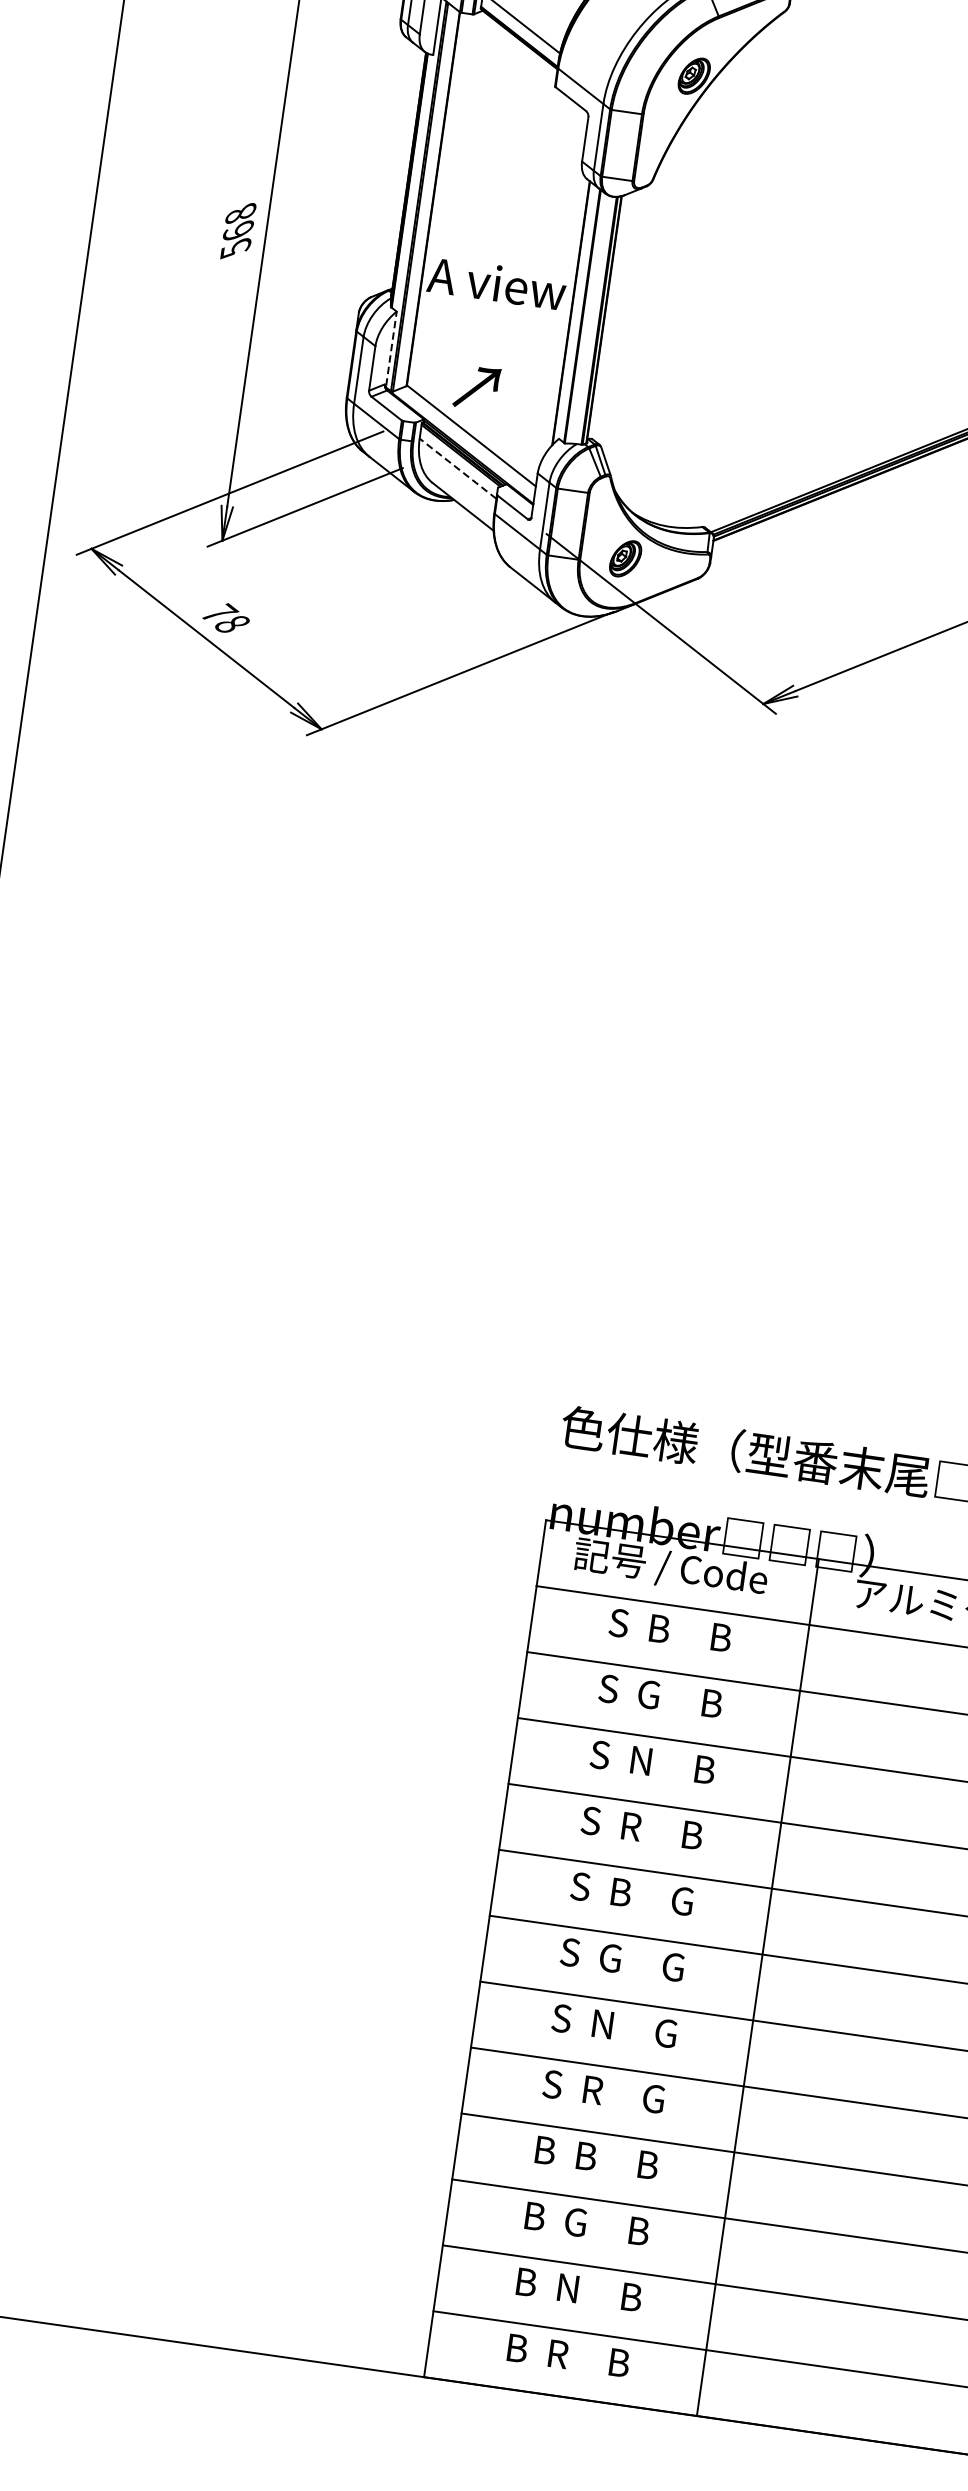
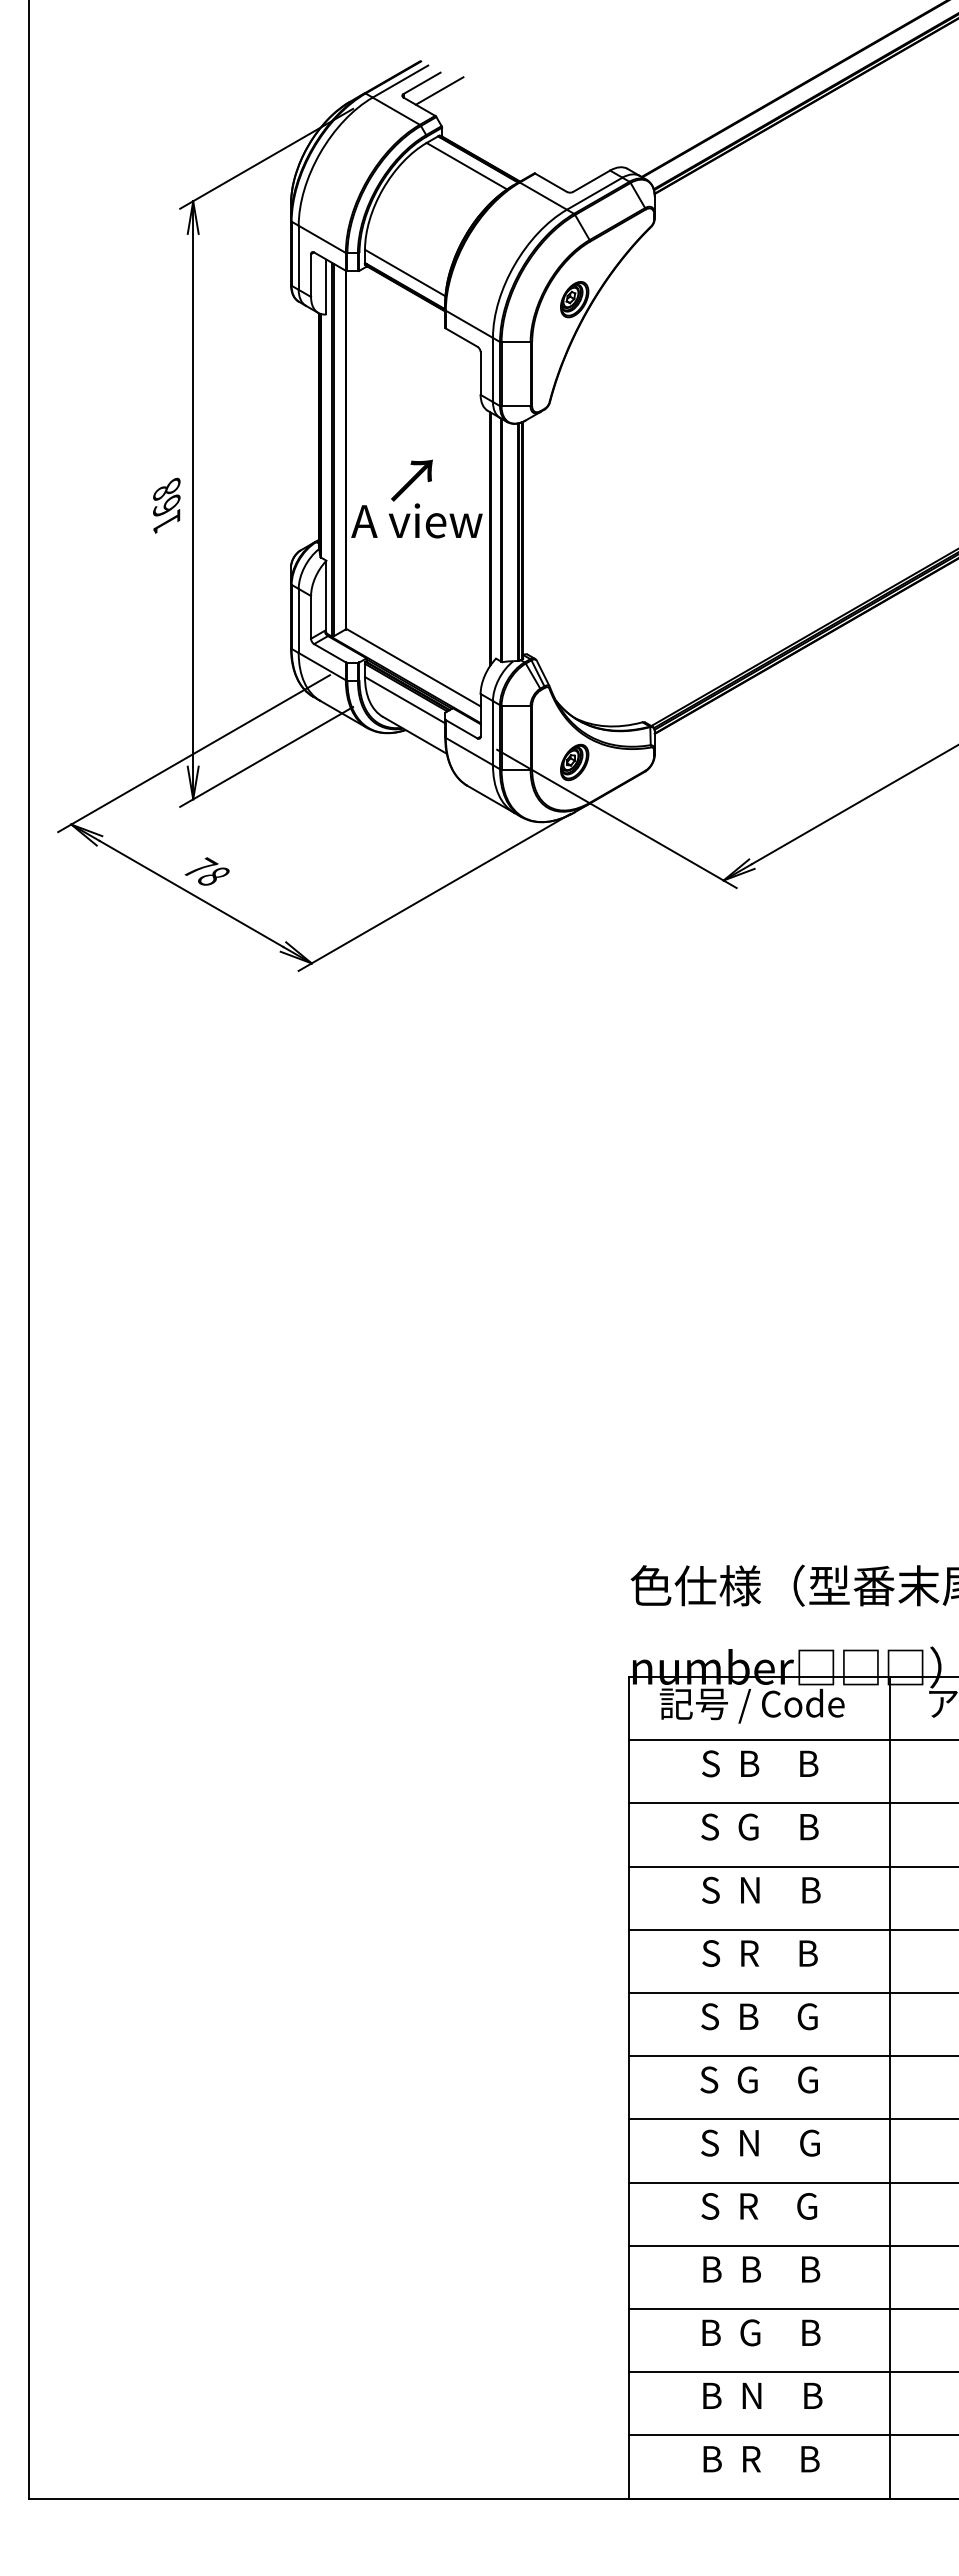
text: (235, 248) -> (166, 522), 568 -> 168
line: (391, 347) -> (326, 595), dashed -> solid
text: (476, 387) -> (411, 480), moved
line: (457, 467) -> (404, 699), dashed -> solid

